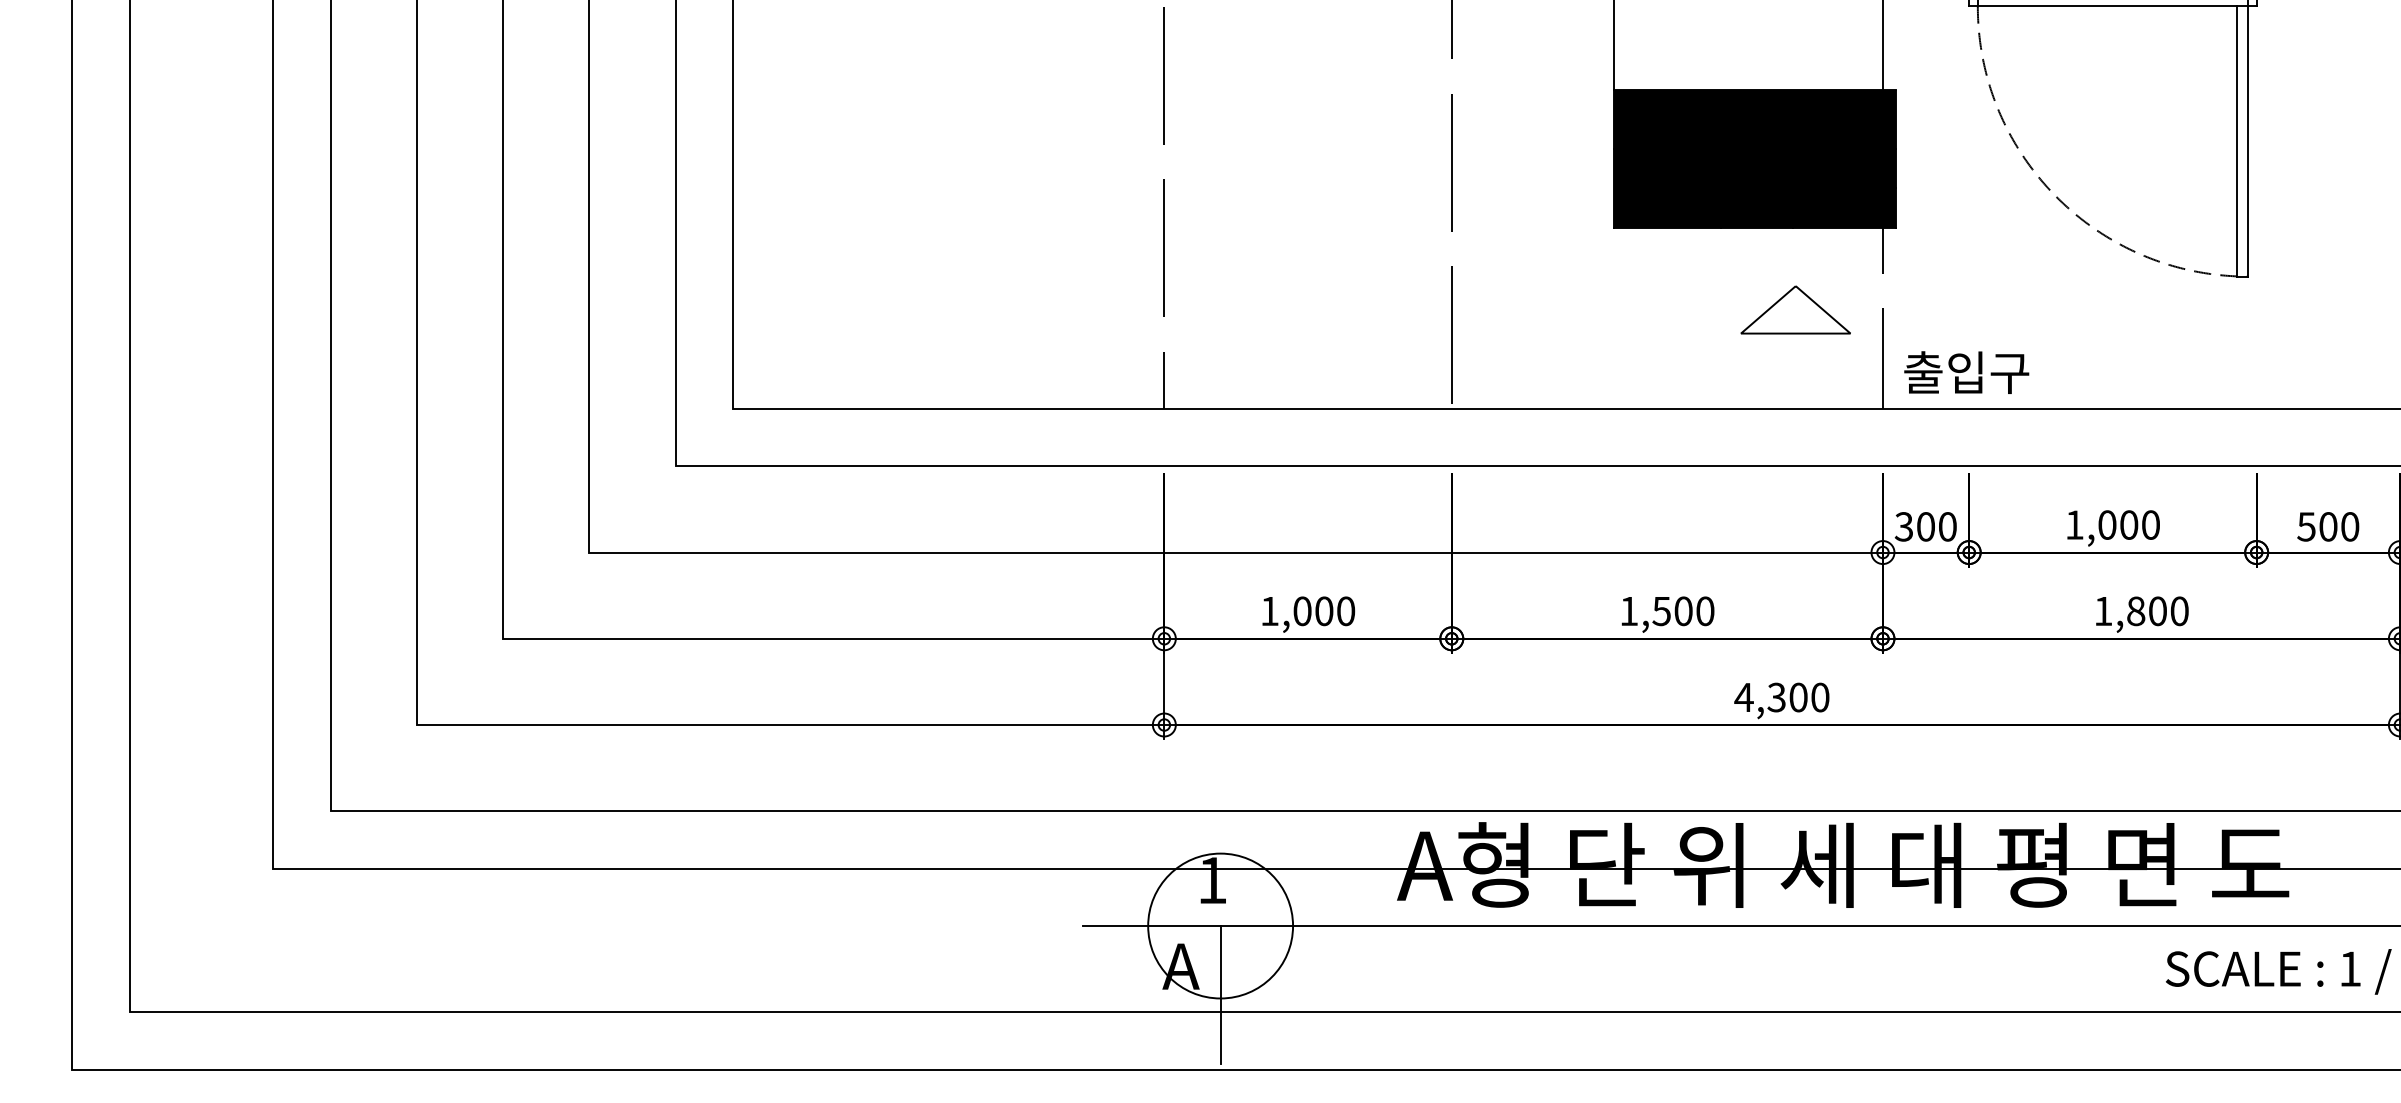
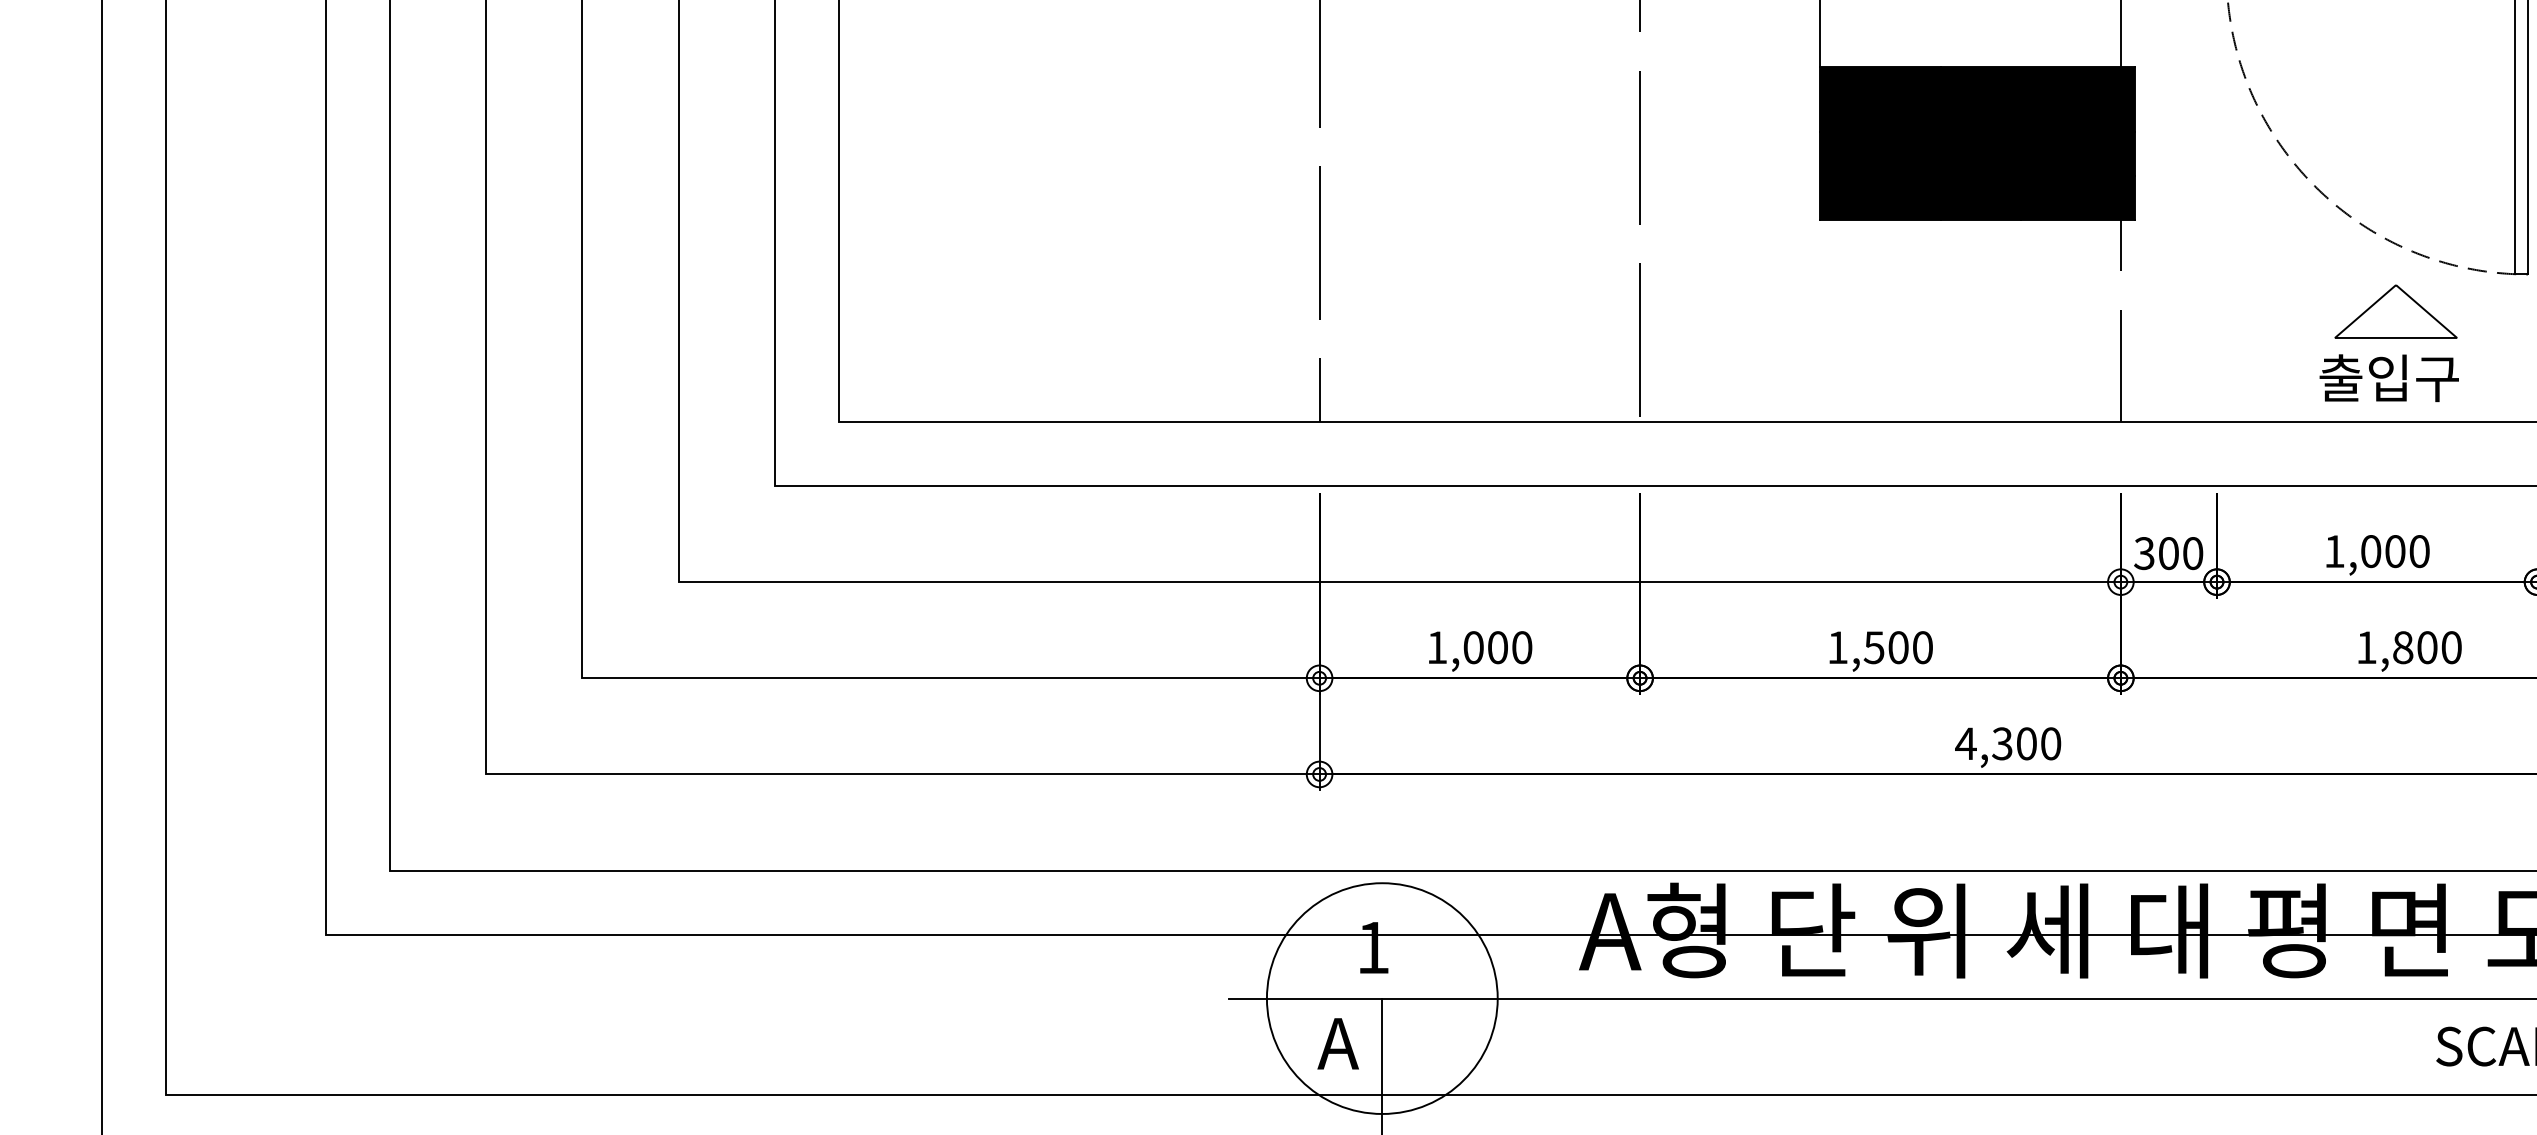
part: (1795, 309) -> (2395, 311), moved
text: (1966, 372) -> (2389, 378), moved
circle: (1220, 925) -> (1382, 997), size x1.43

